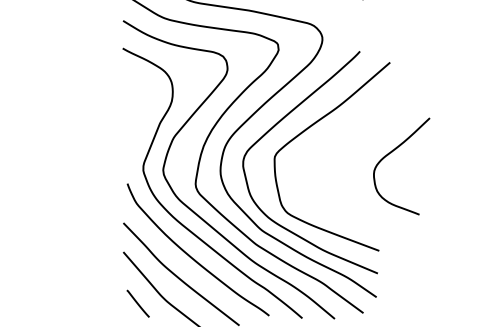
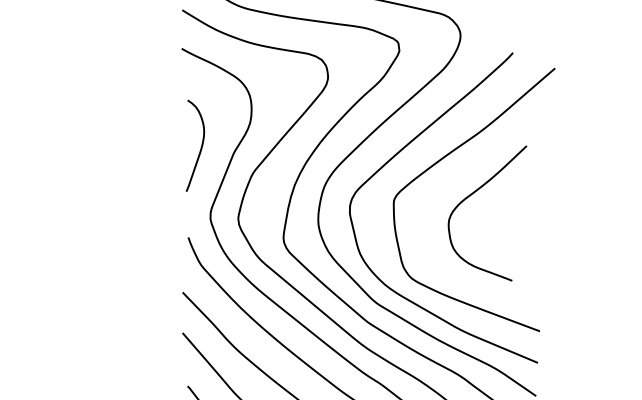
curve: (136, 117) -> (200, 145), added
curve: (391, 153) -> (473, 195), moved

